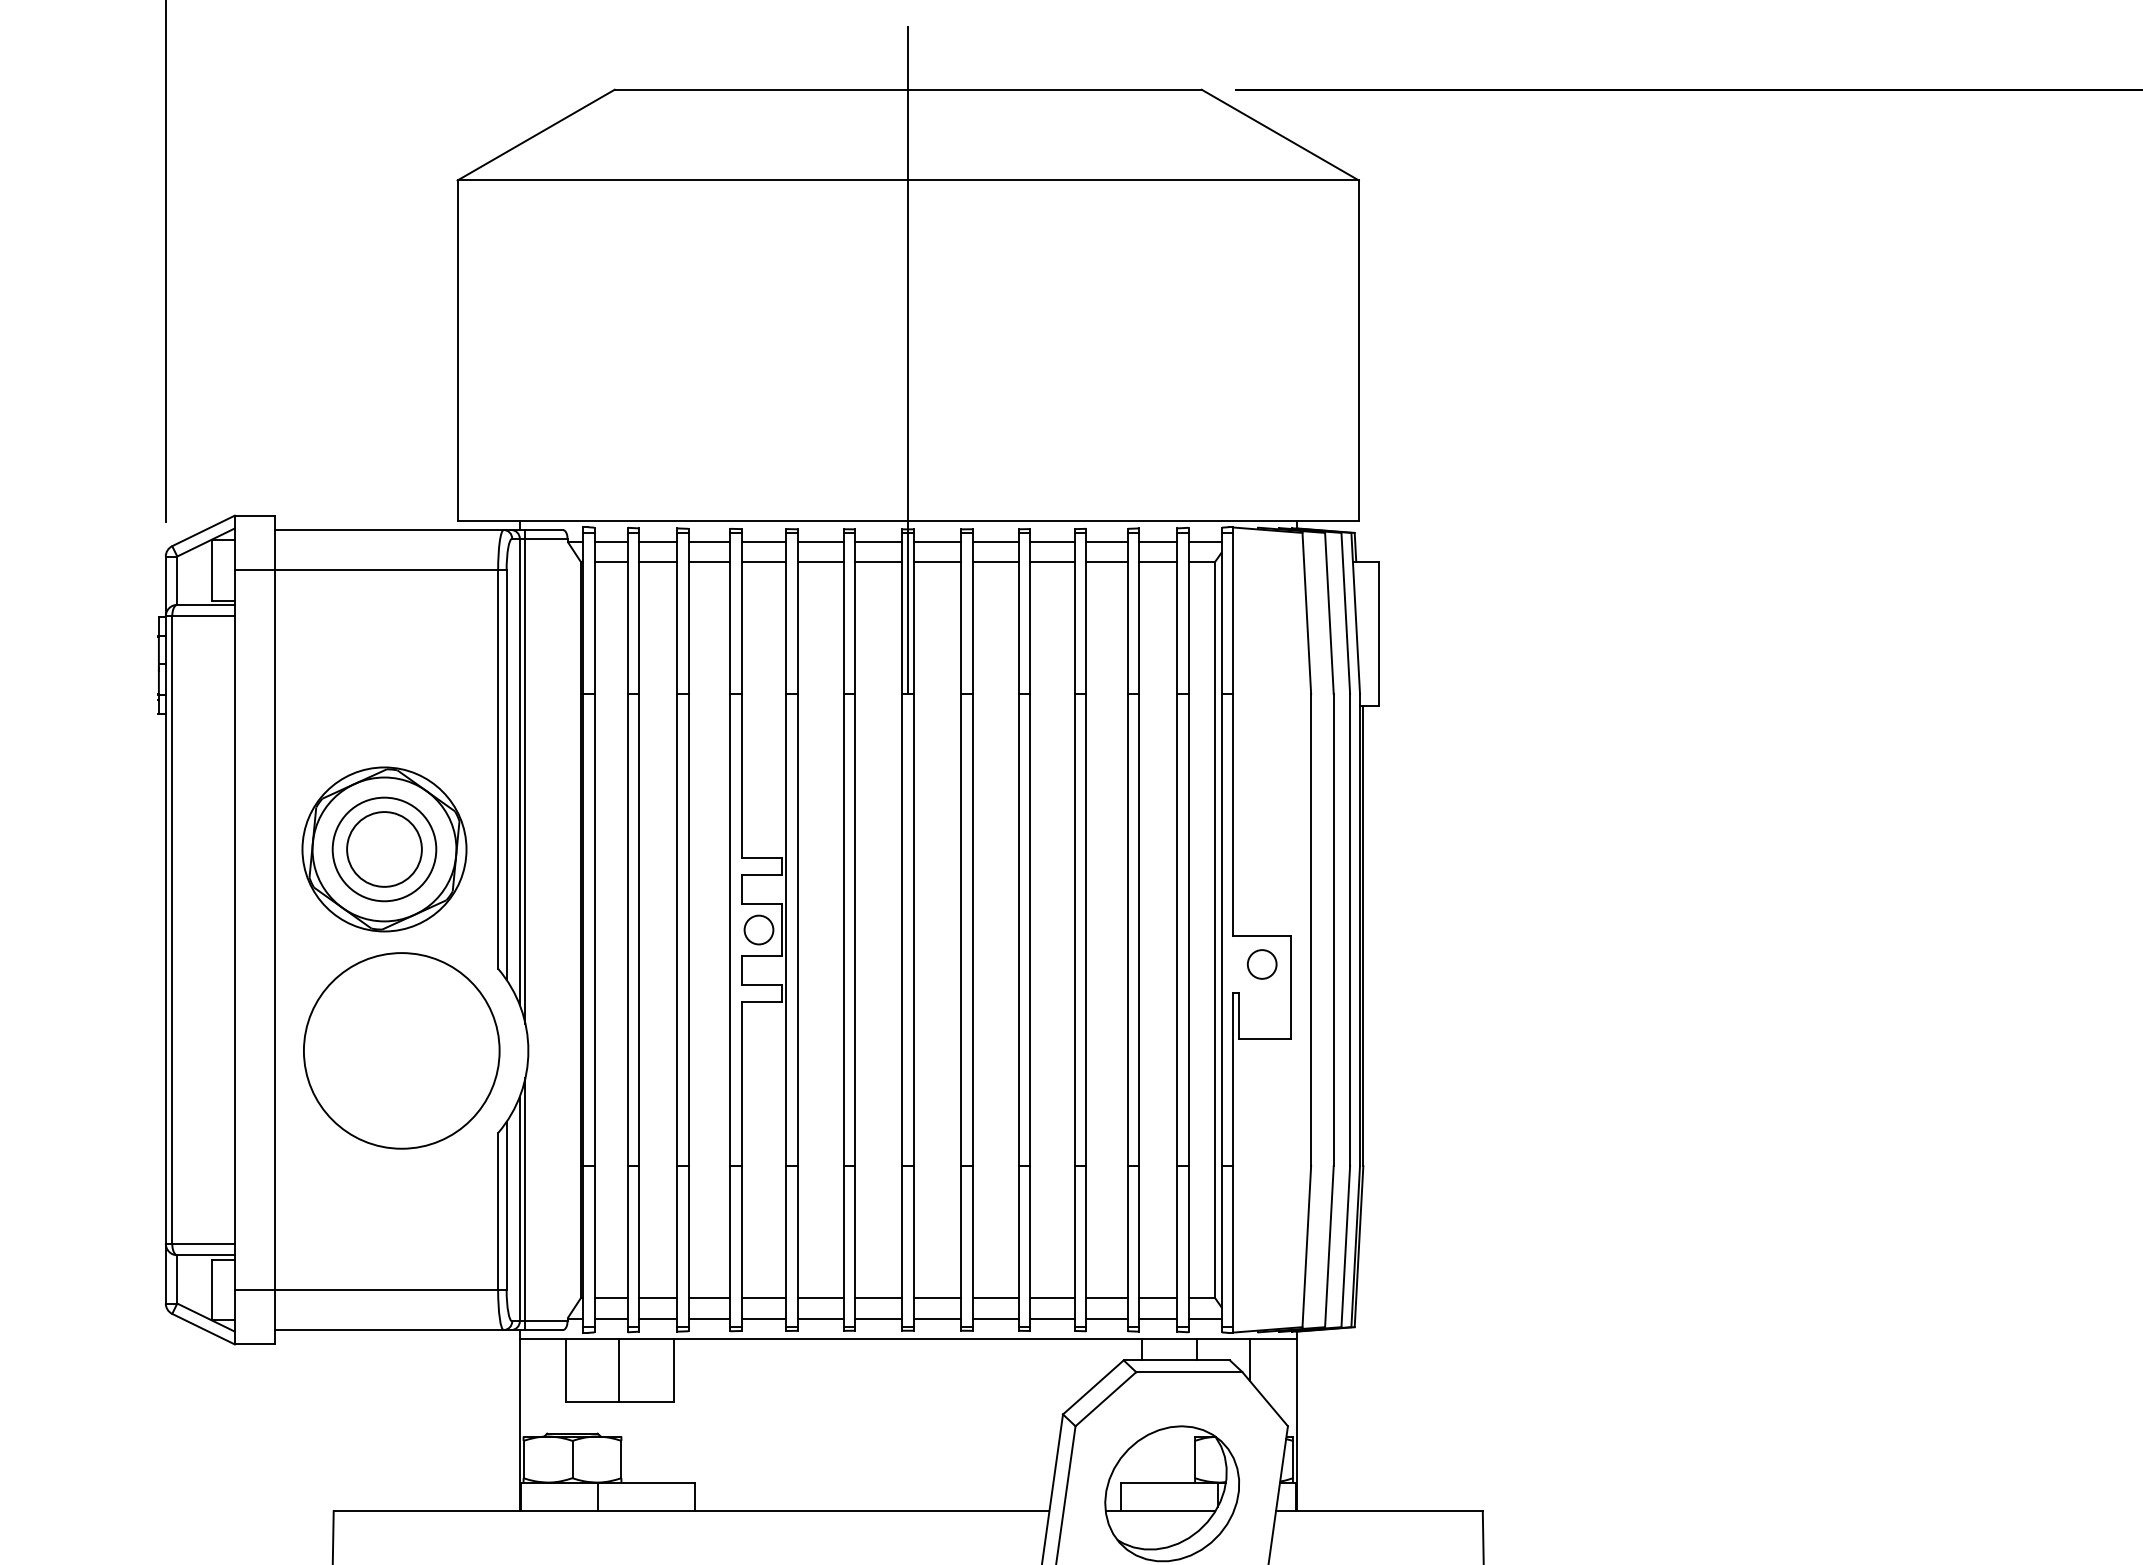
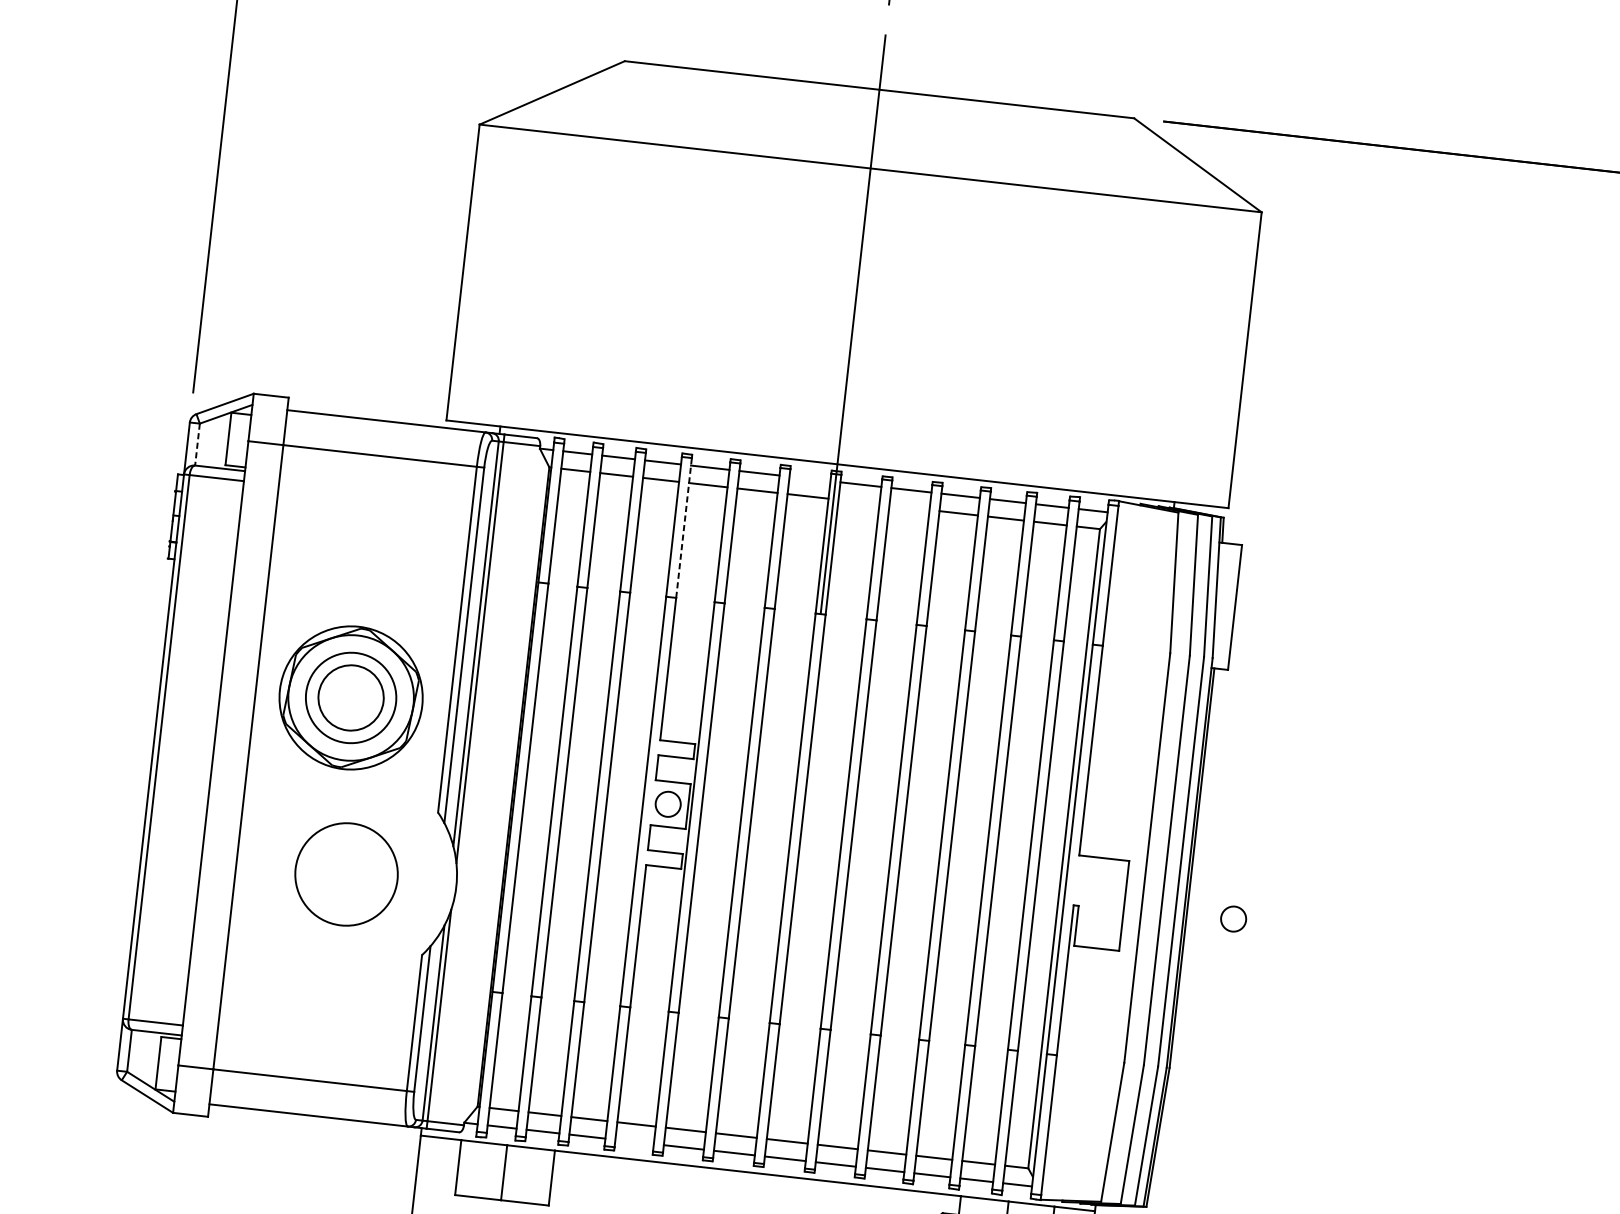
line: (878, 541) -> (809, 478), removed
line: (937, 561) -> (858, 501), removed
line: (995, 561) -> (909, 507), removed
line: (177, 581) -> (197, 445), solid -> dashed
line: (741, 613) -> (683, 527), solid -> dashed
circle: (1262, 964) -> (1233, 919), moved
circle: (401, 1050) -> (346, 874), size x0.6
line: (763, 1318) -> (634, 1141), removed

